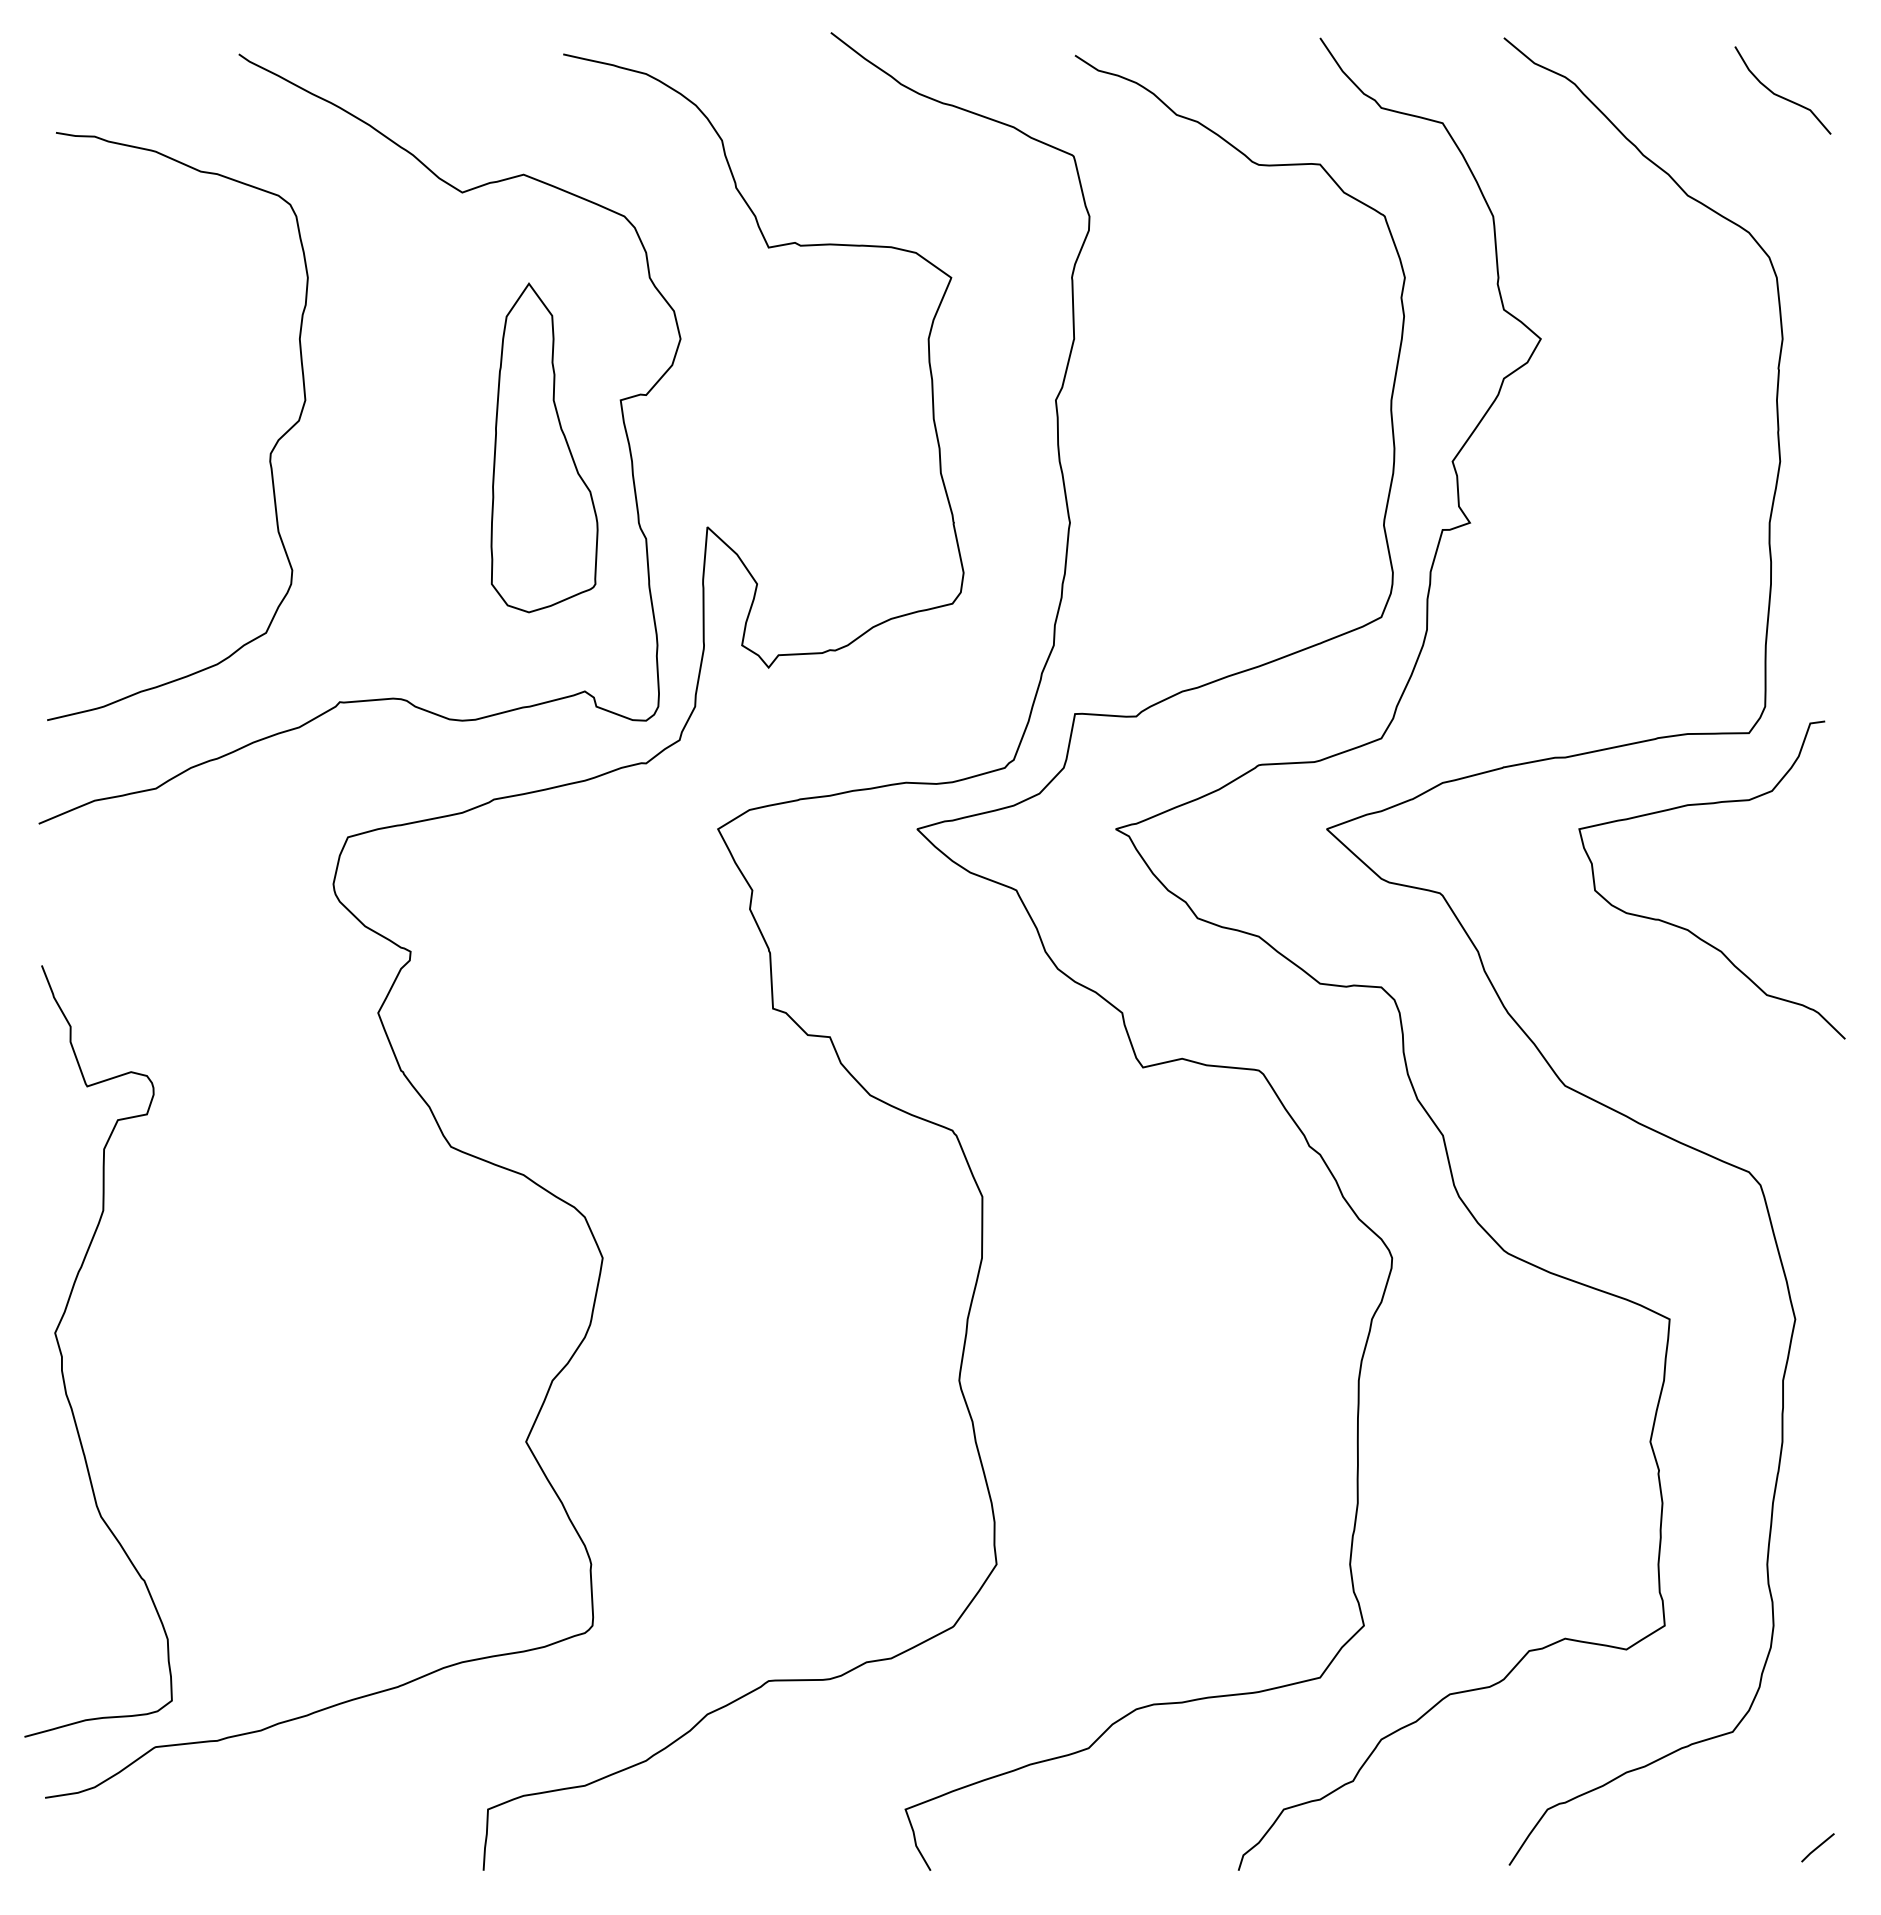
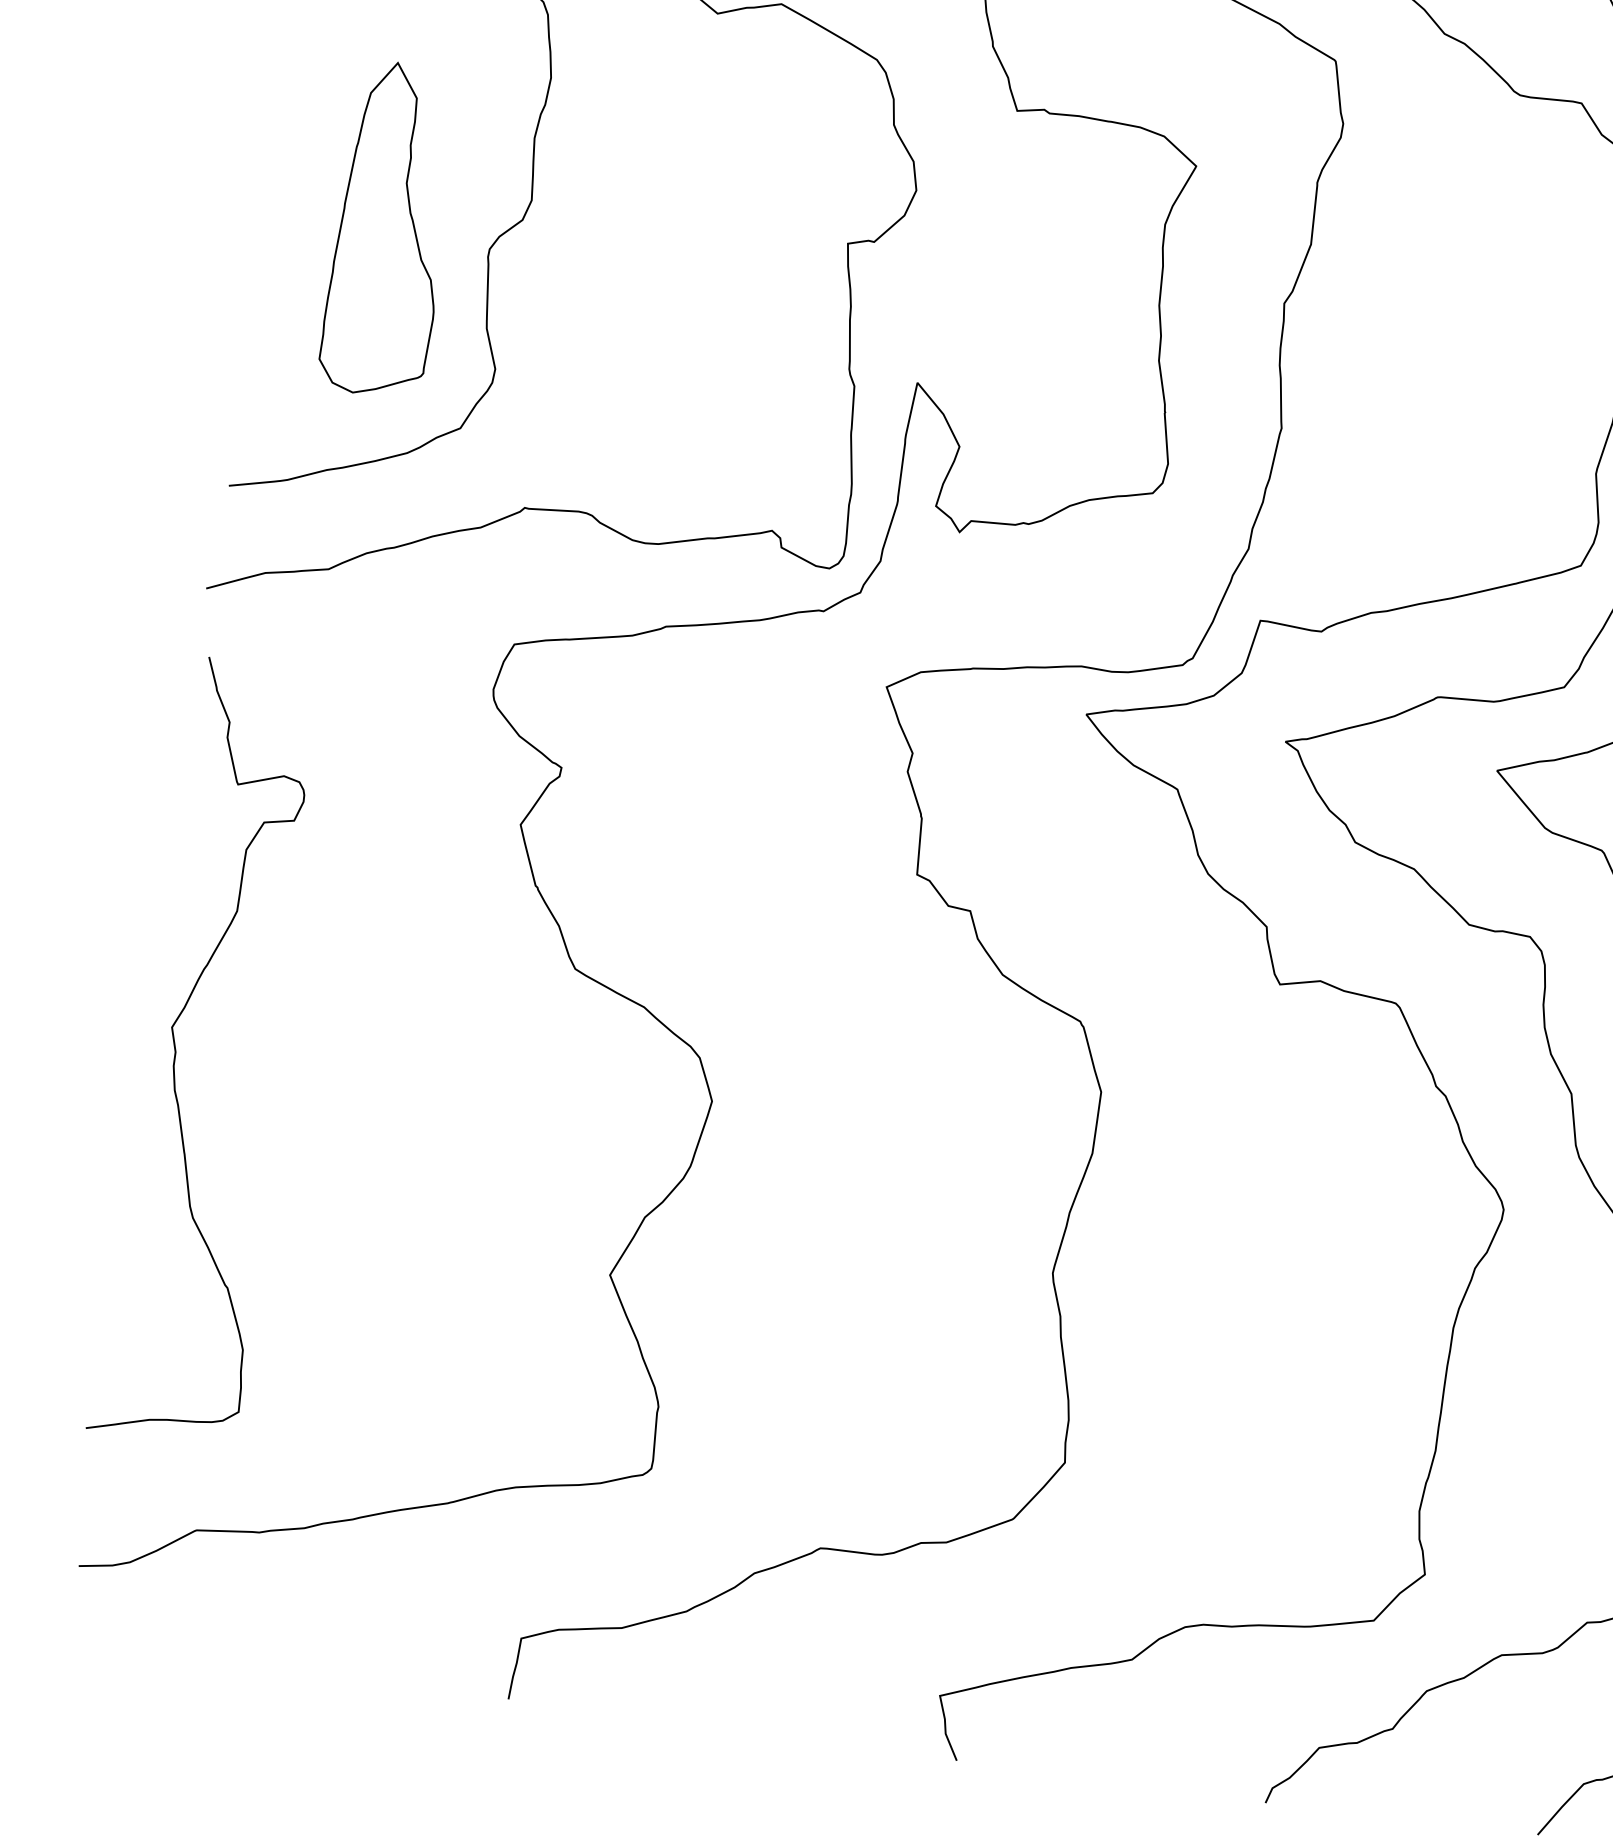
part: (544, 447) -> (391, 229), moved
curve: (62, 1354) -> (176, 1049), moved

